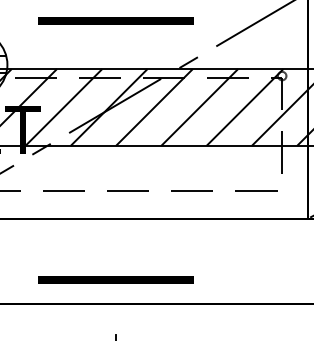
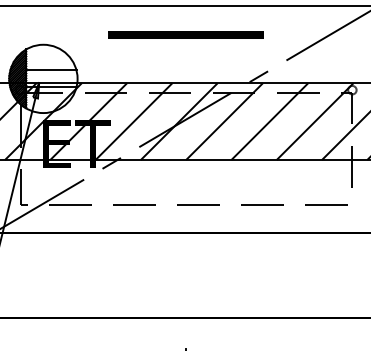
part: (115, 279) -> (185, 293), removed

